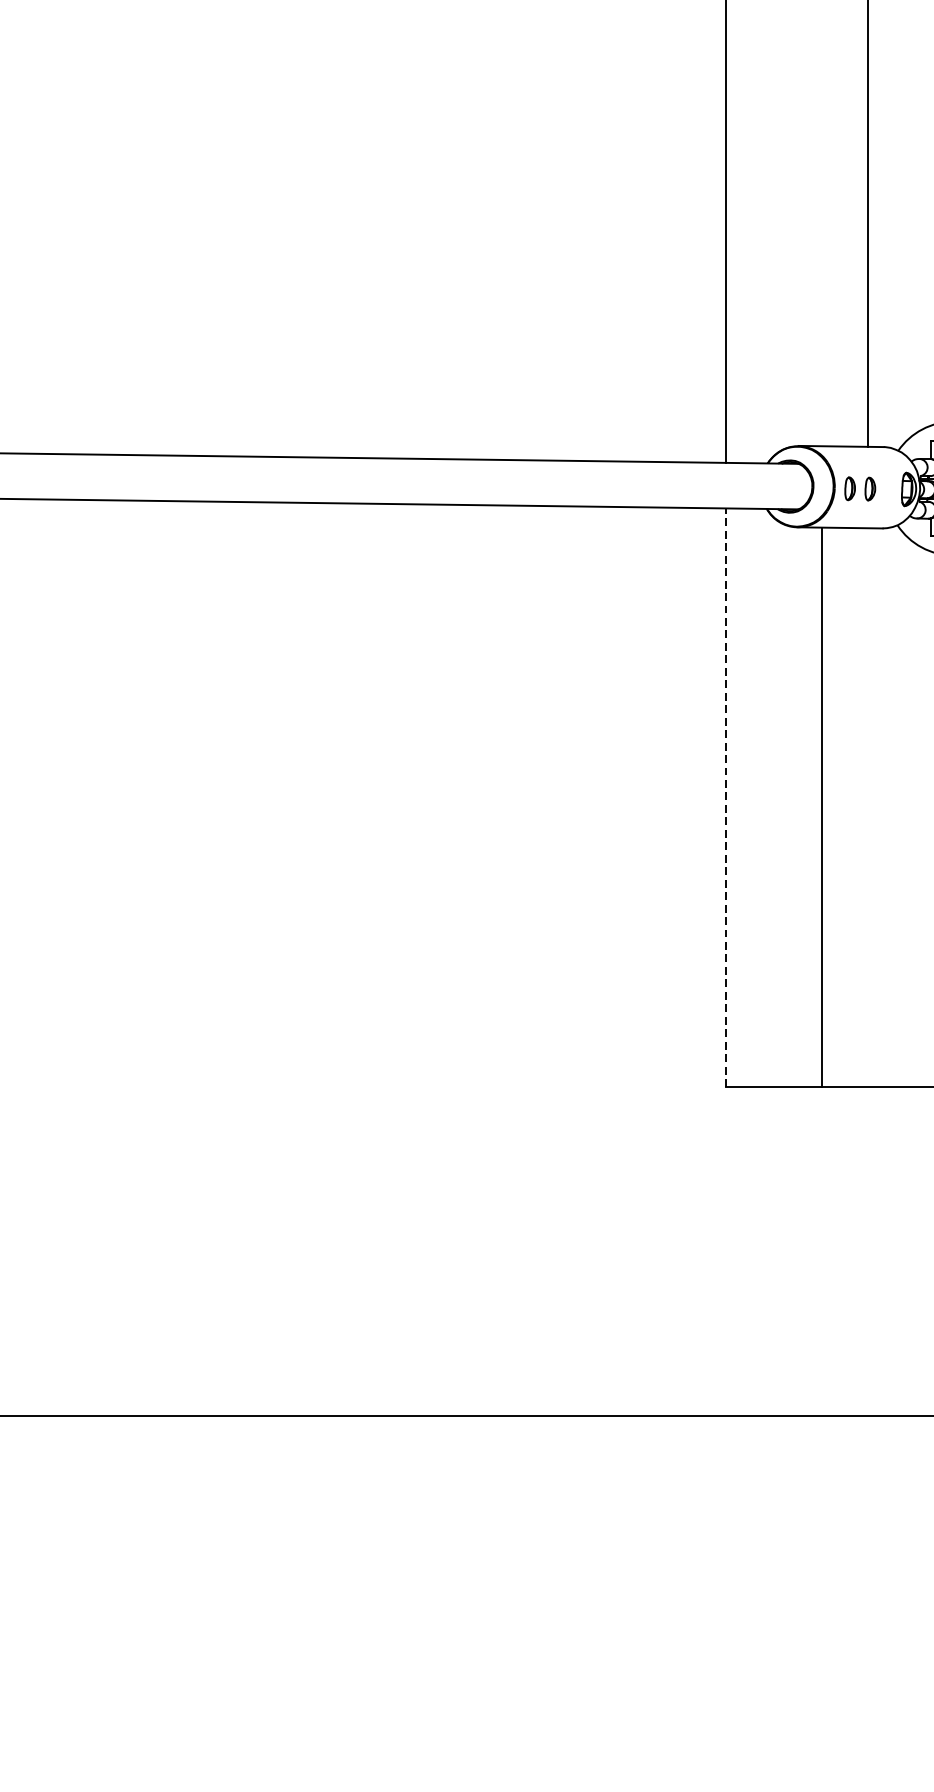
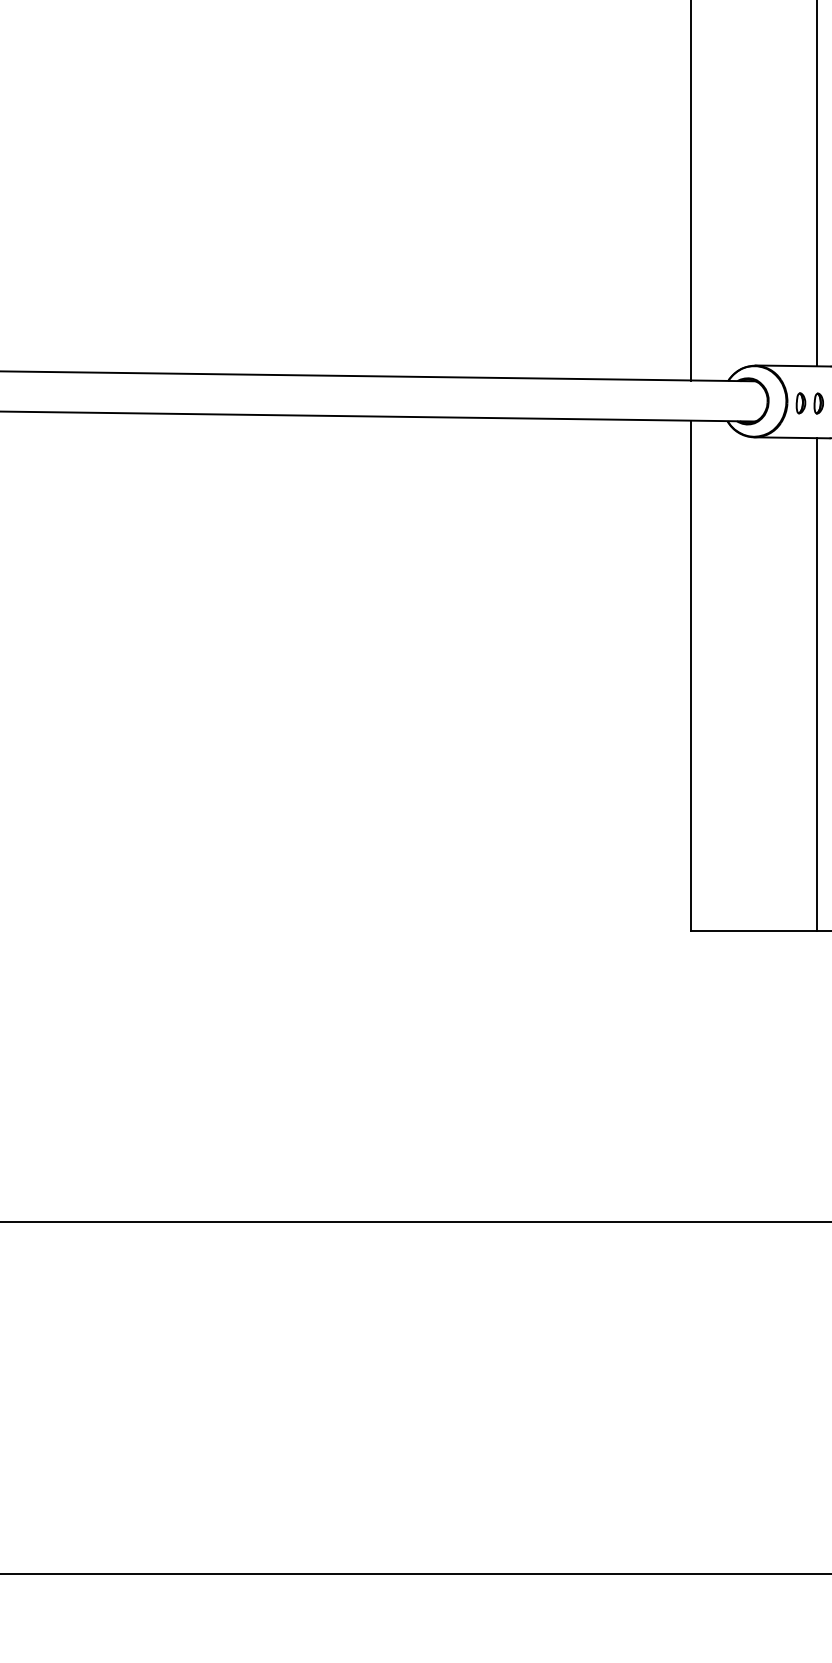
line: (726, 797) -> (691, 675), dashed -> solid
line: (821, 807) -> (816, 684), moved

